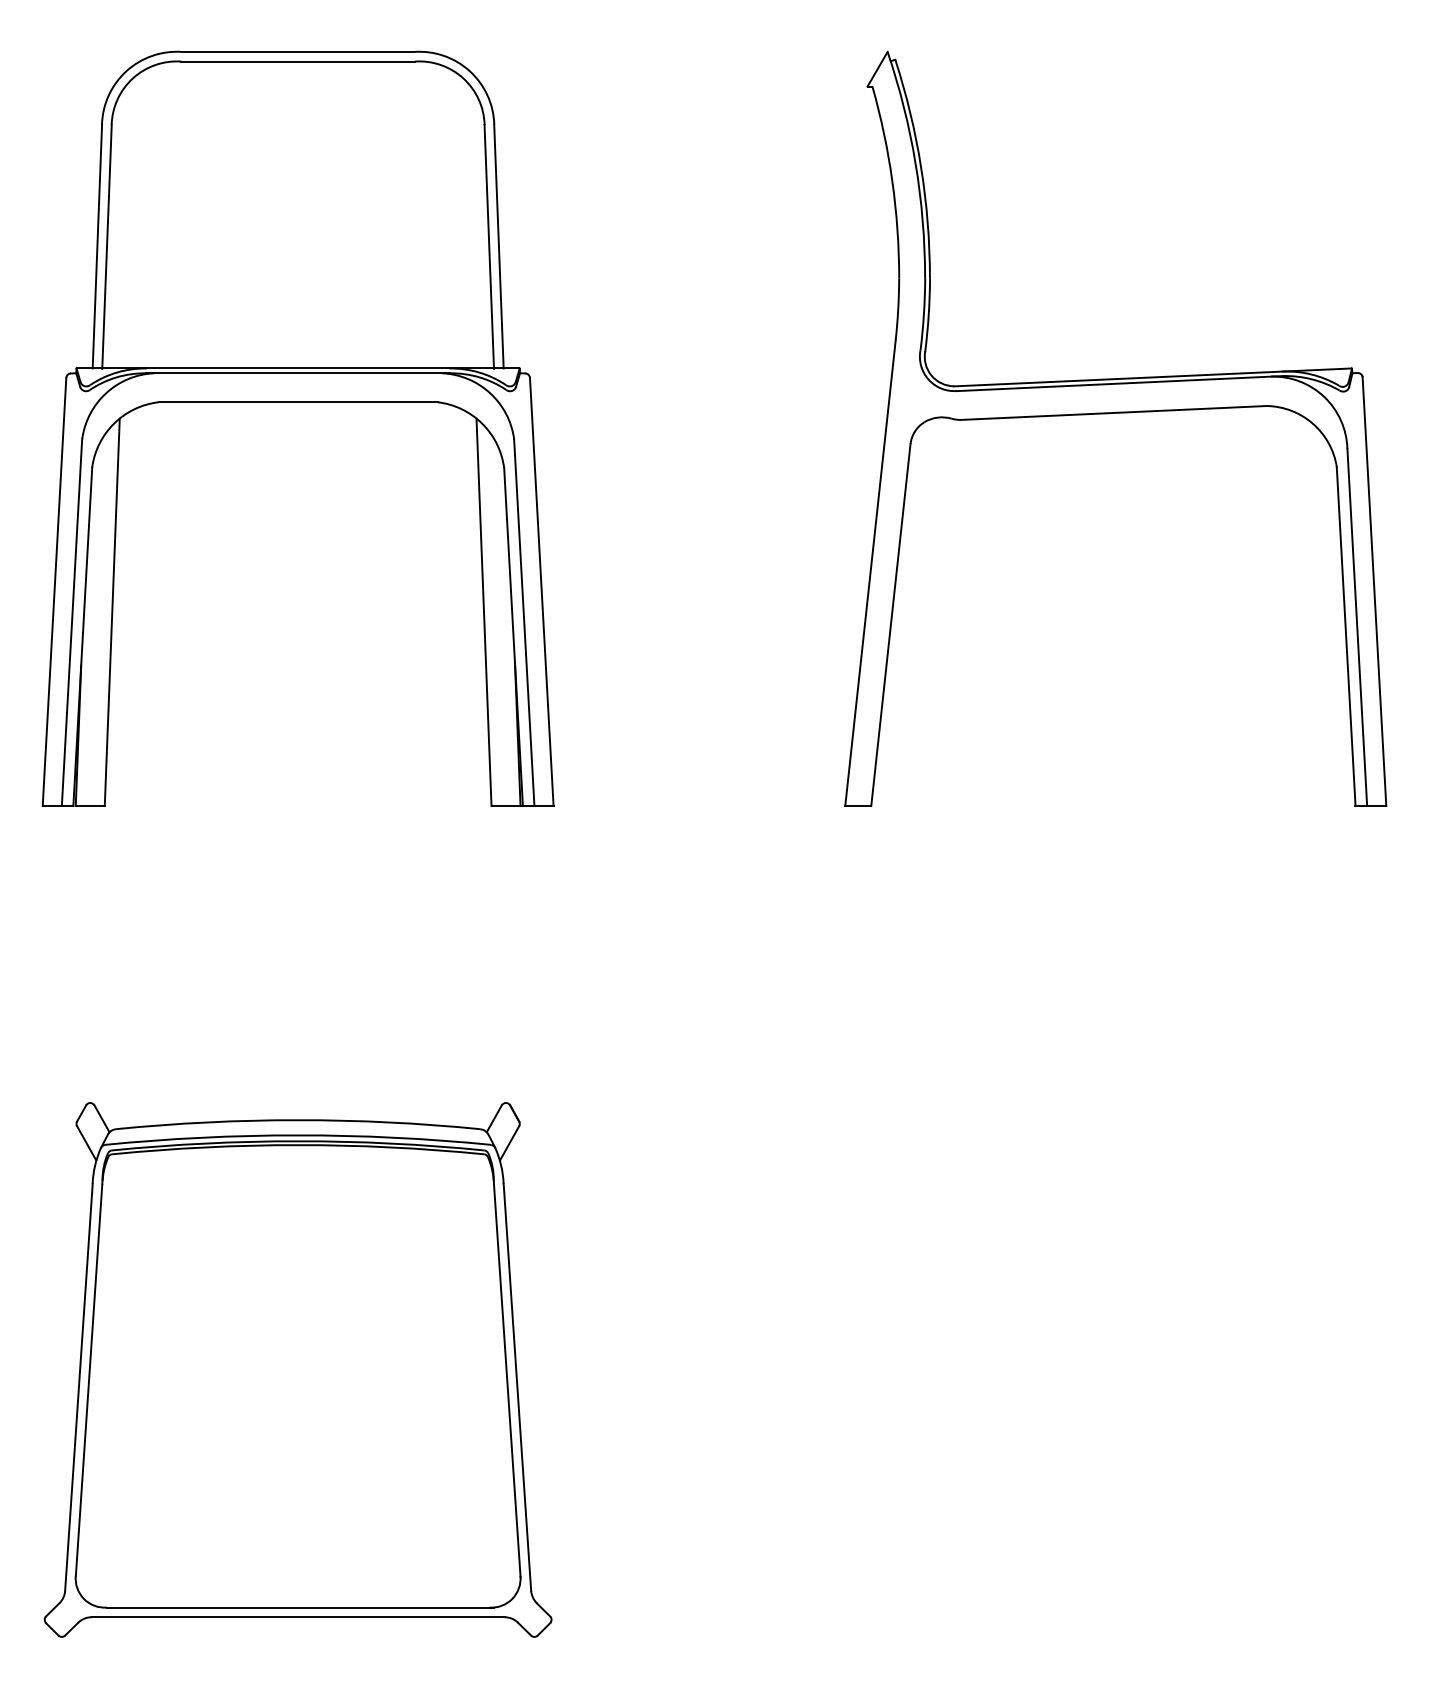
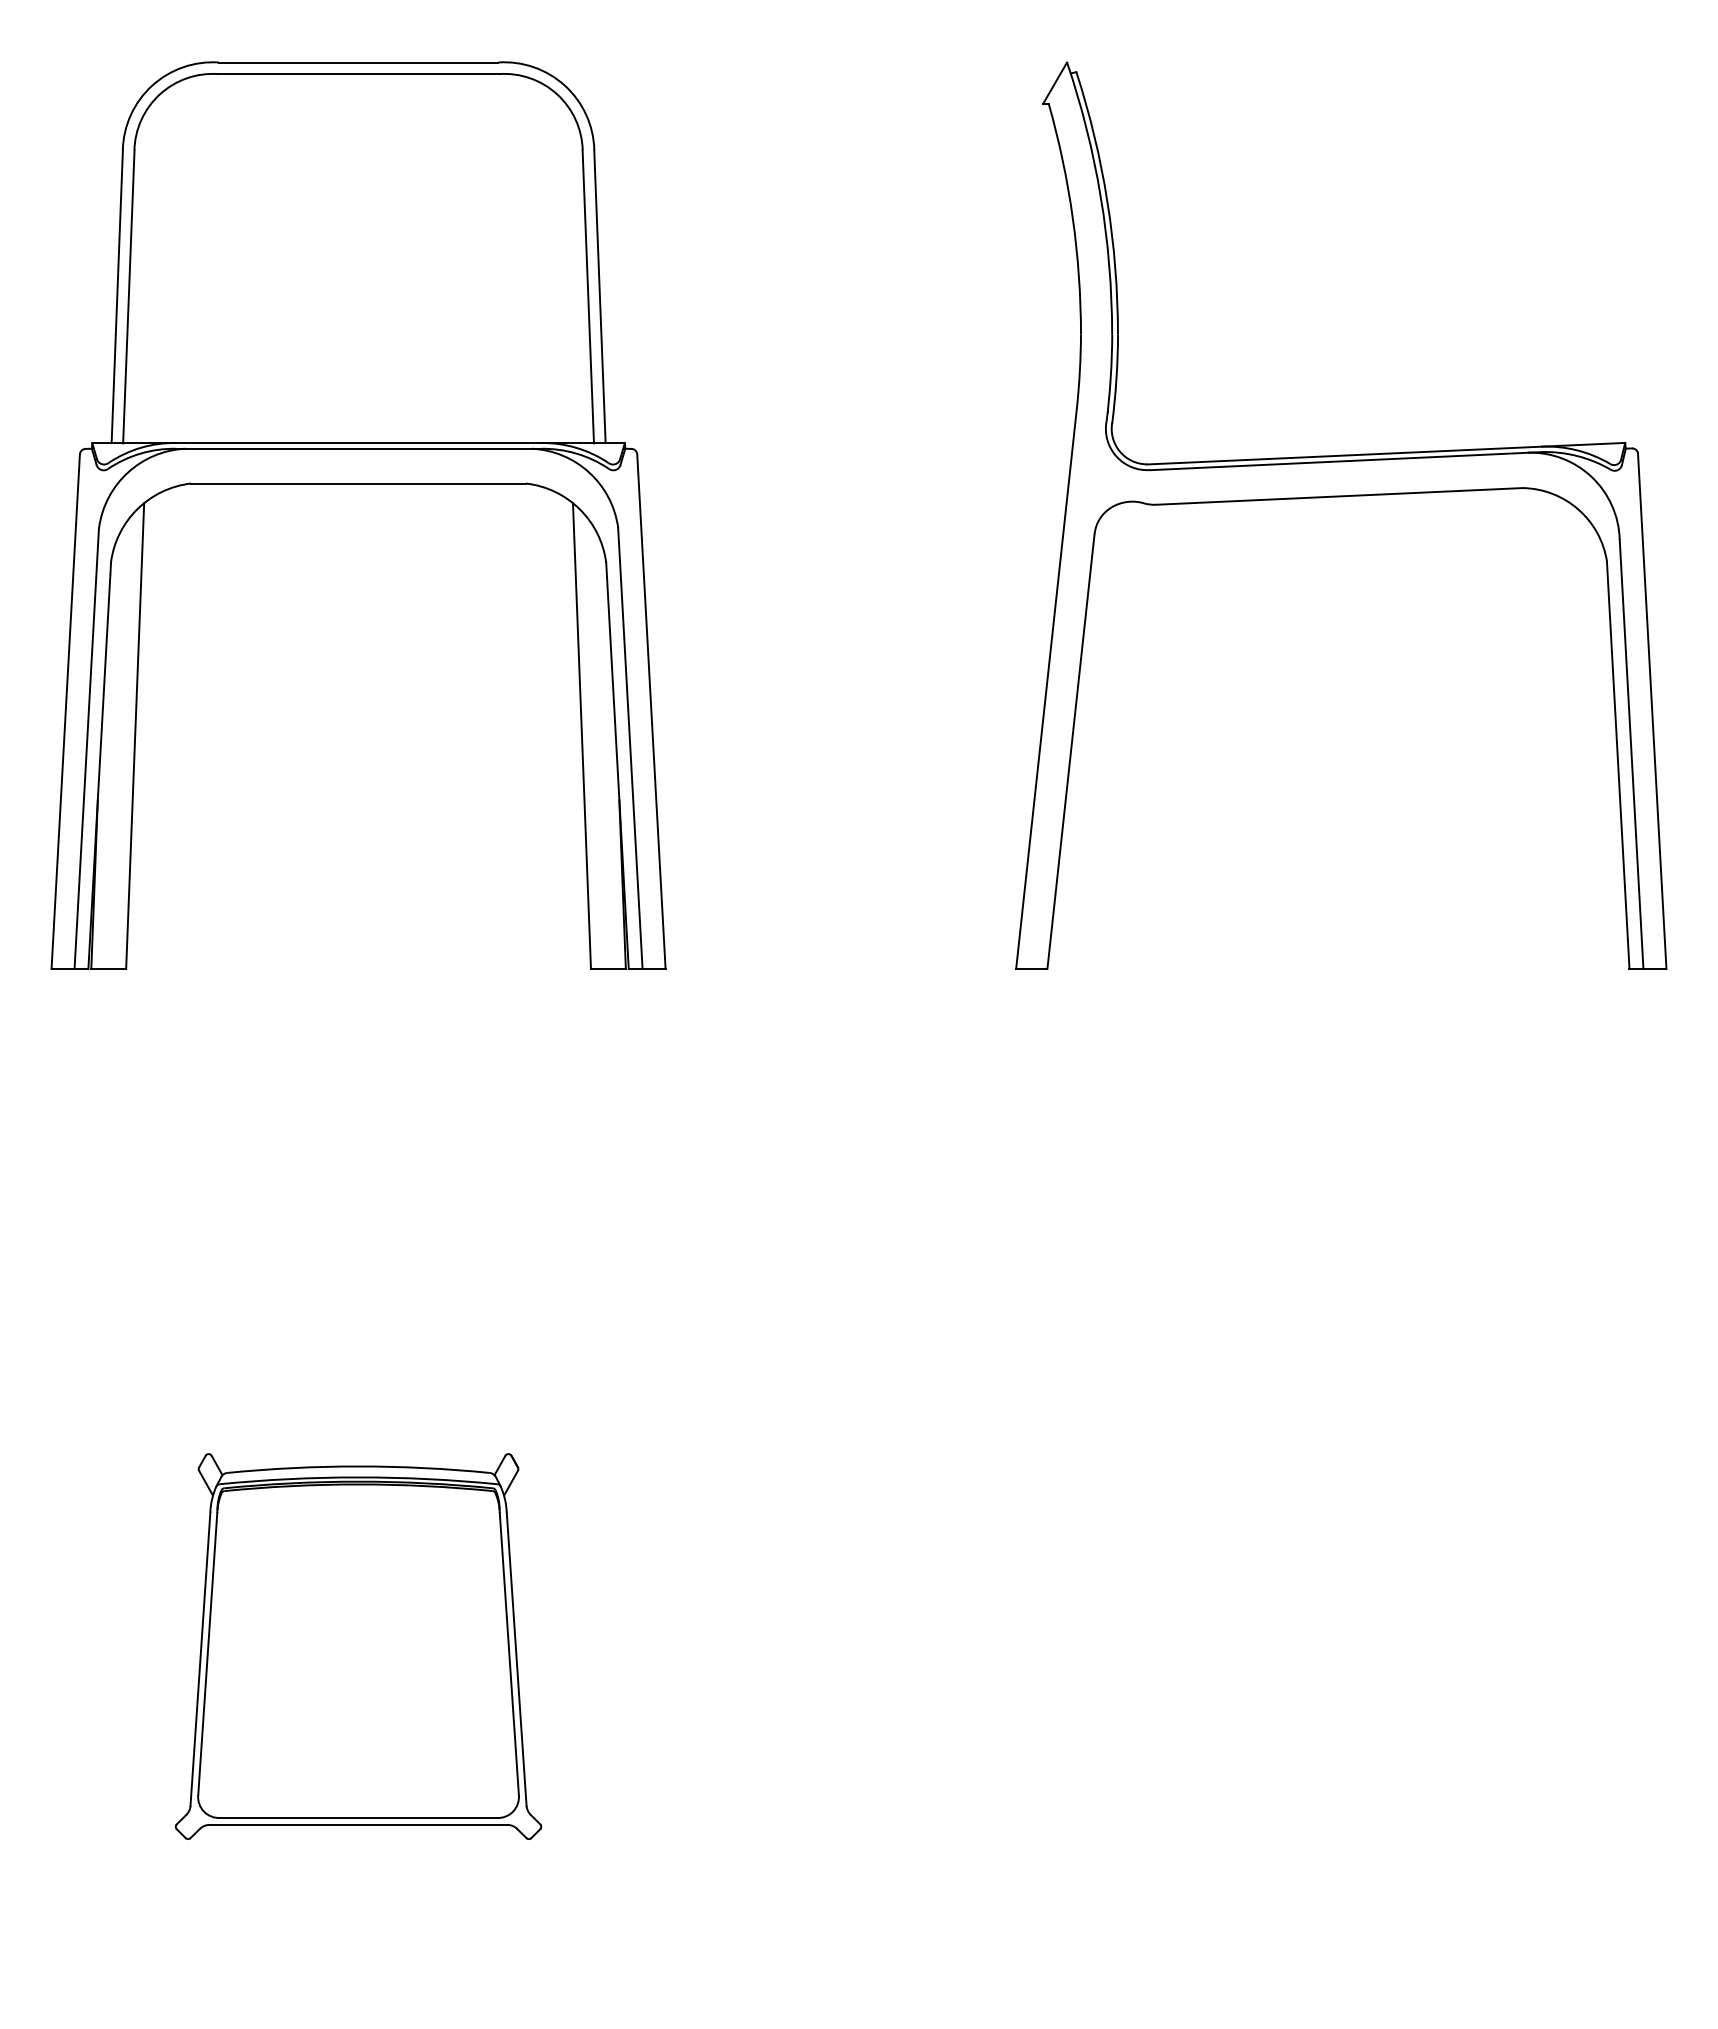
part: (298, 1369) -> (358, 1646), size x0.6

